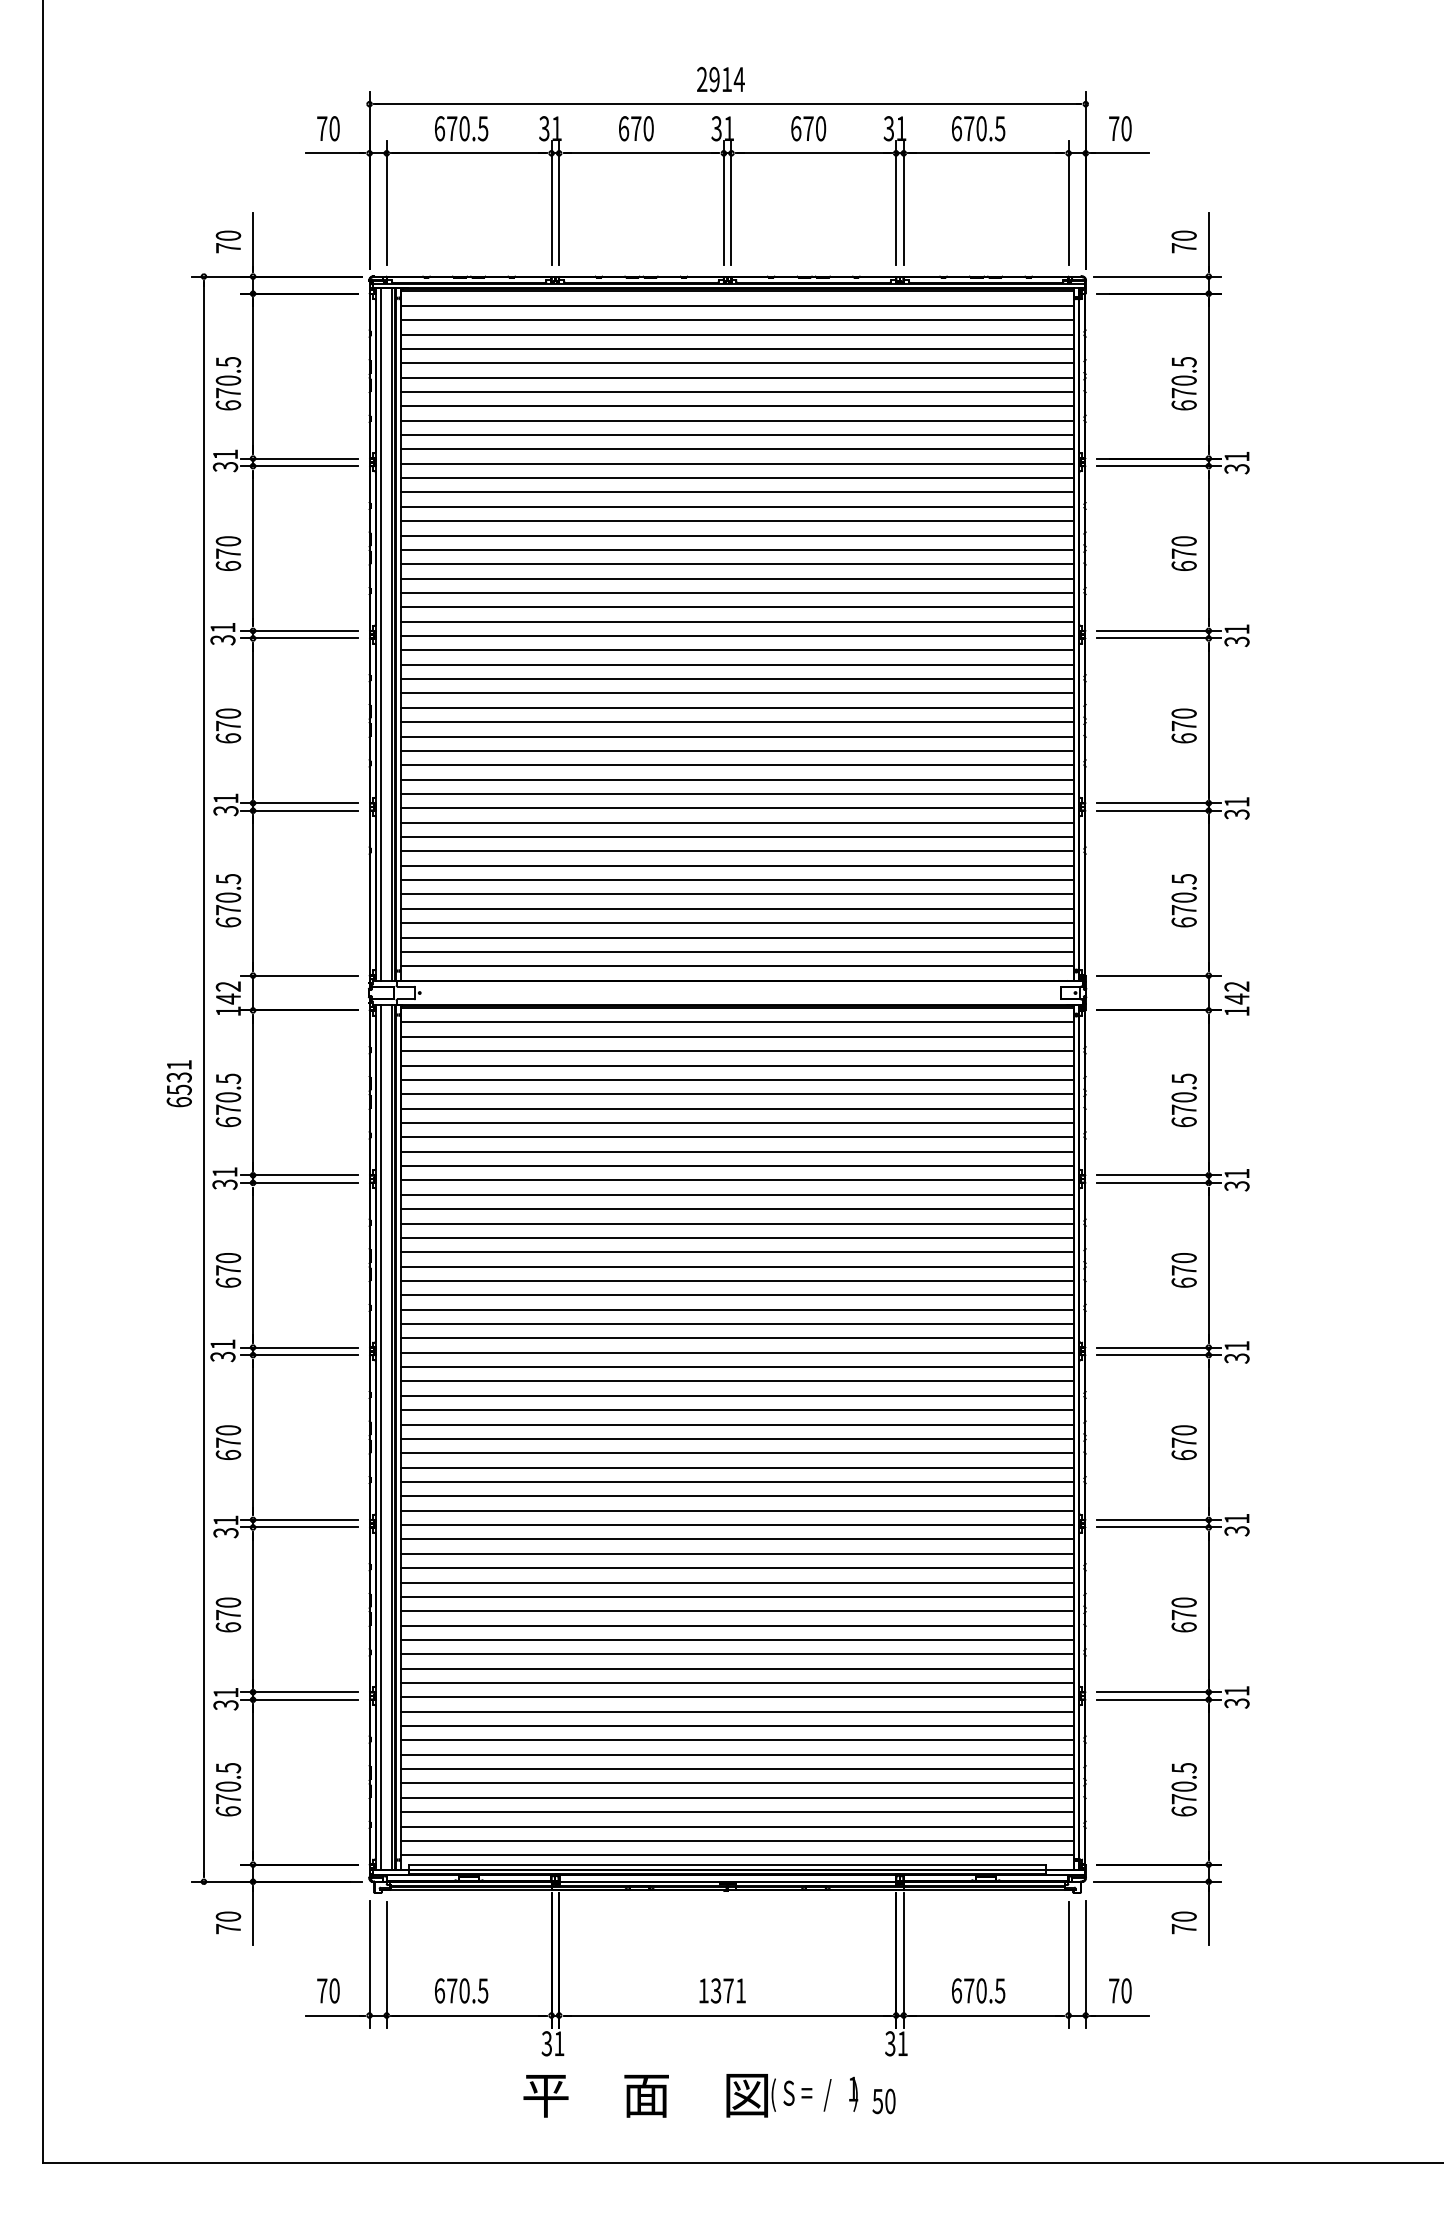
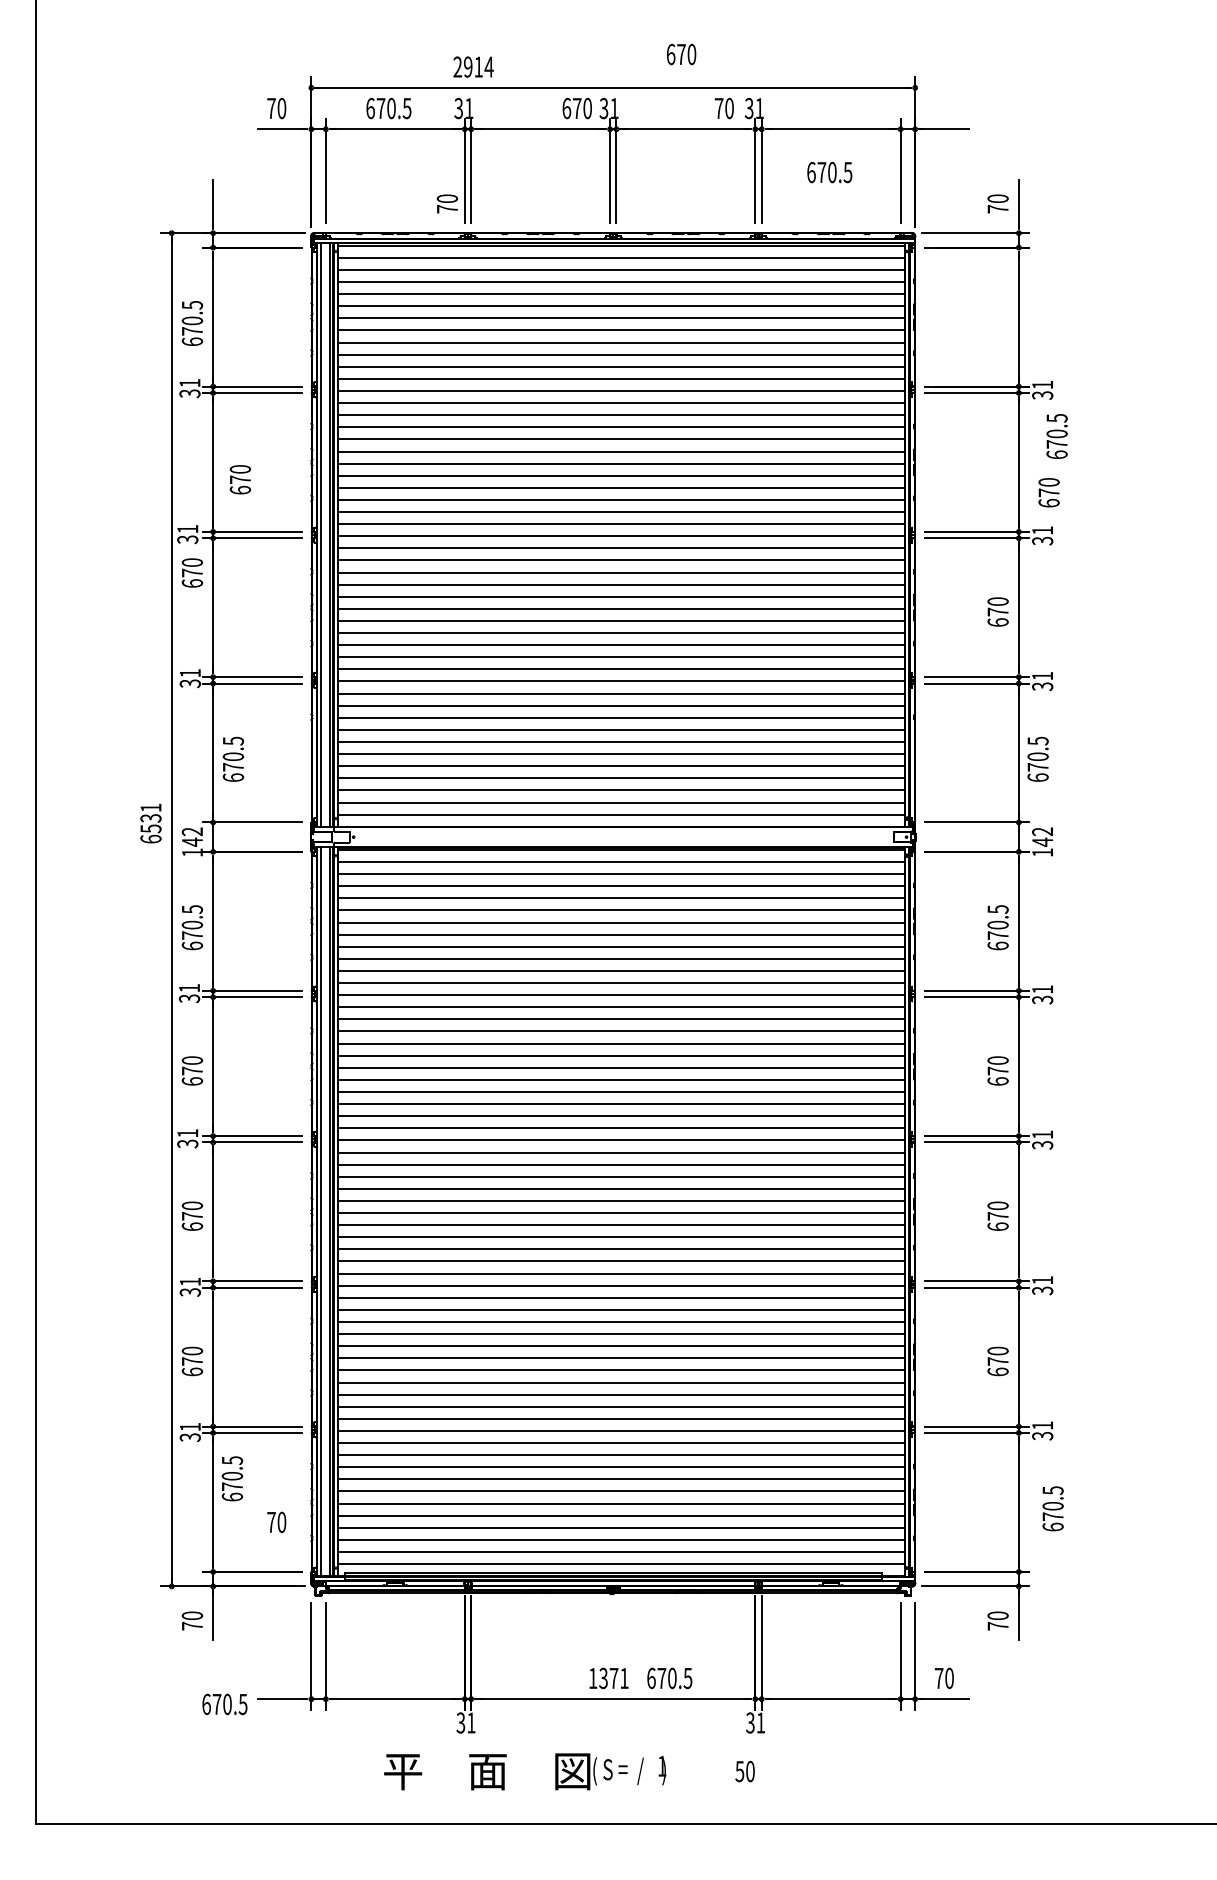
text: (720, 78) -> (473, 66), moved
text: (635, 128) -> (576, 108), moved
text: (808, 128) -> (681, 54), moved
text: (978, 128) -> (829, 172), moved
text: (1119, 128) -> (723, 108), moved
text: (228, 241) -> (447, 203), moved
text: (1183, 383) -> (1056, 436), moved
text: (228, 553) -> (240, 479), moved
text: (1183, 553) -> (1048, 492), moved
text: (228, 725) -> (192, 572), moved
text: (228, 899) -> (233, 758), moved
text: (1183, 899) -> (1037, 758), moved
text: (178, 1083) -> (150, 823), moved
text: (228, 1789) -> (232, 1478), moved
text: (1183, 1789) -> (1052, 1508), moved
text: (328, 1991) -> (276, 1522), moved
text: (461, 1991) -> (224, 1704), moved
text: (978, 1991) -> (669, 1678), moved
text: (691, 2095) -> (525, 1771), moved

